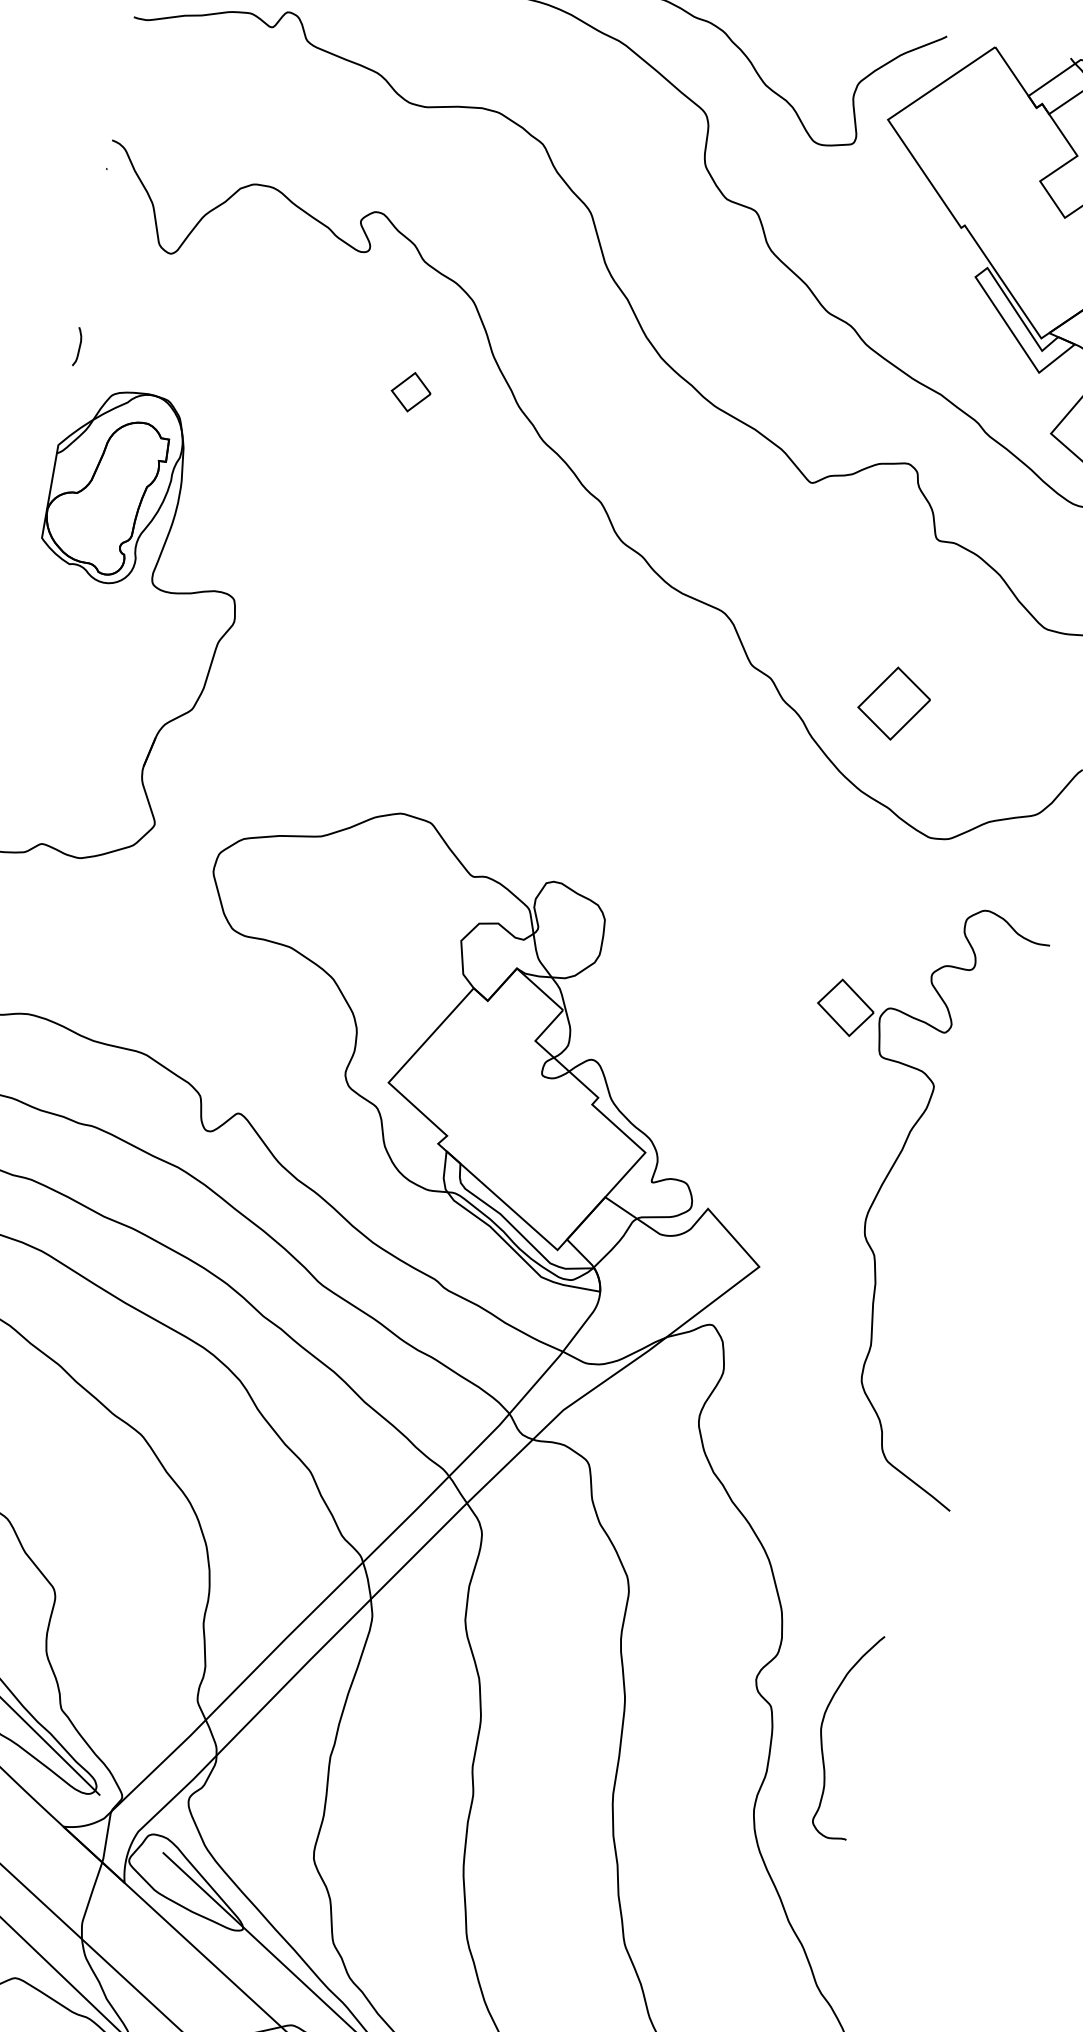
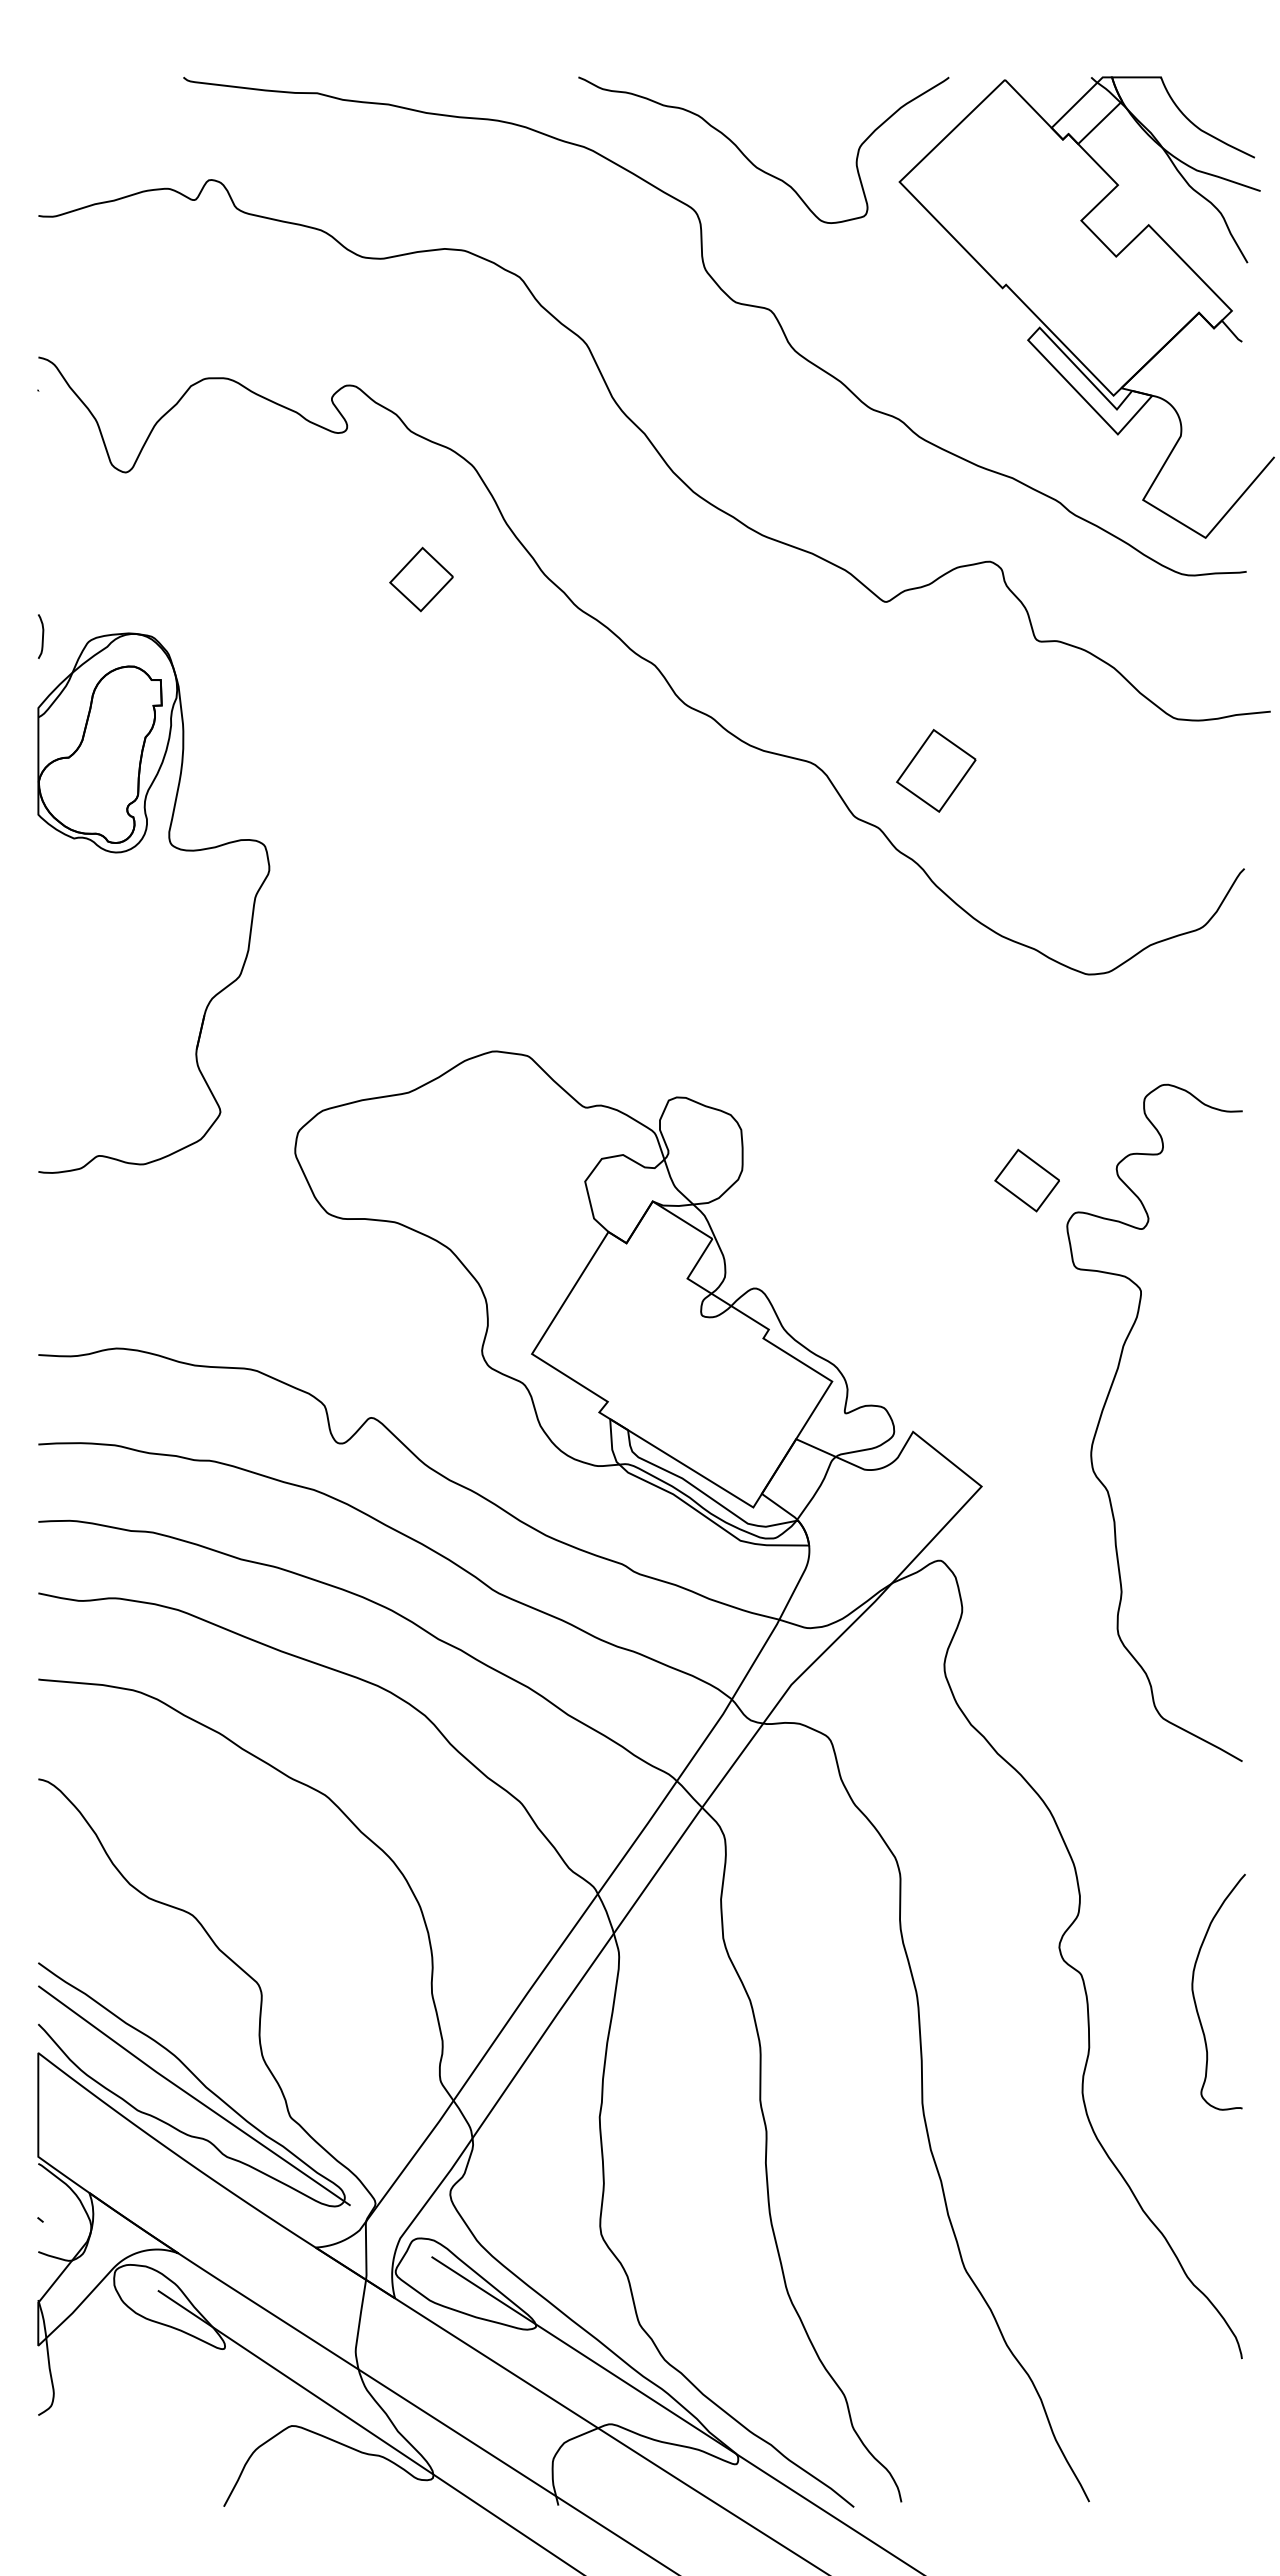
curve: (79, 347) -> (42, 636), moved
part: (411, 392) -> (421, 579), size x1.43
part: (894, 703) -> (936, 770), moved
curve: (886, 1179) -> (1106, 1403), moved
curve: (822, 1733) -> (1194, 1994), moved

